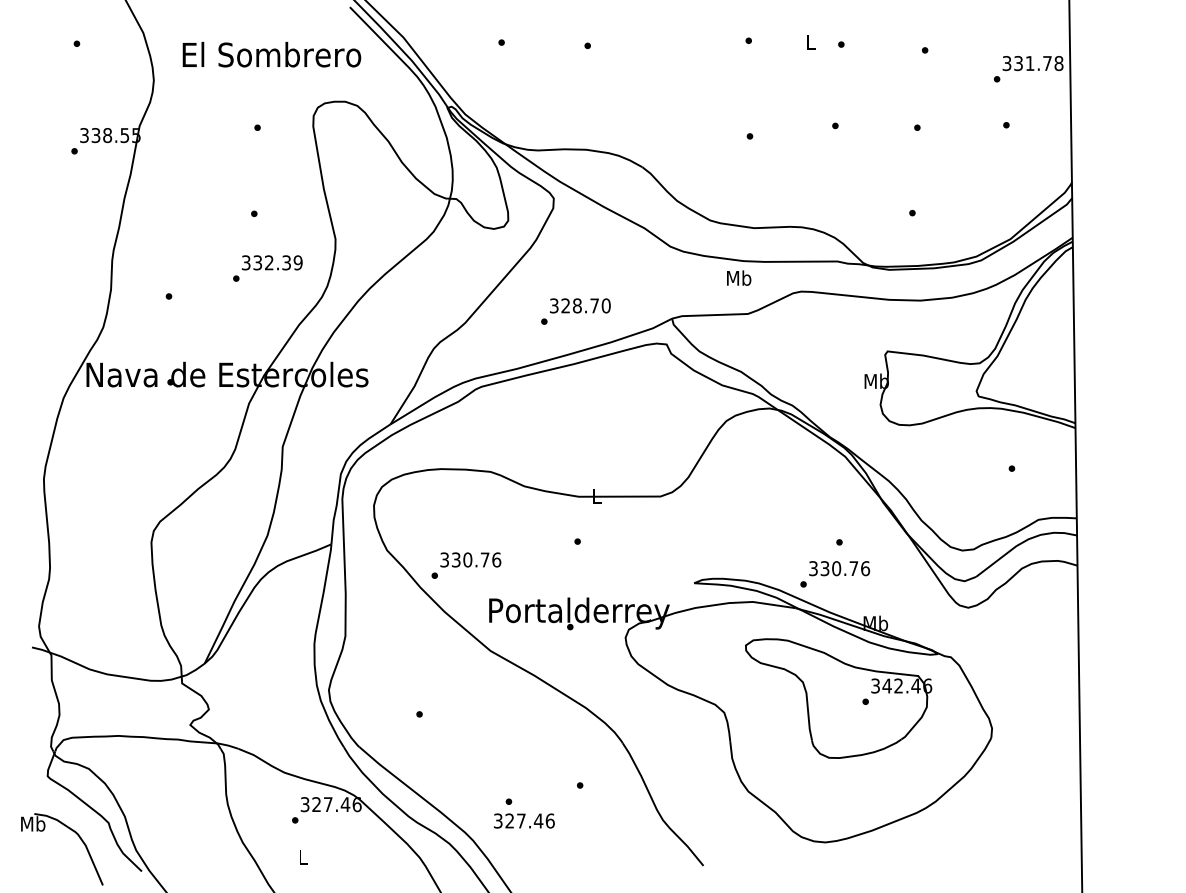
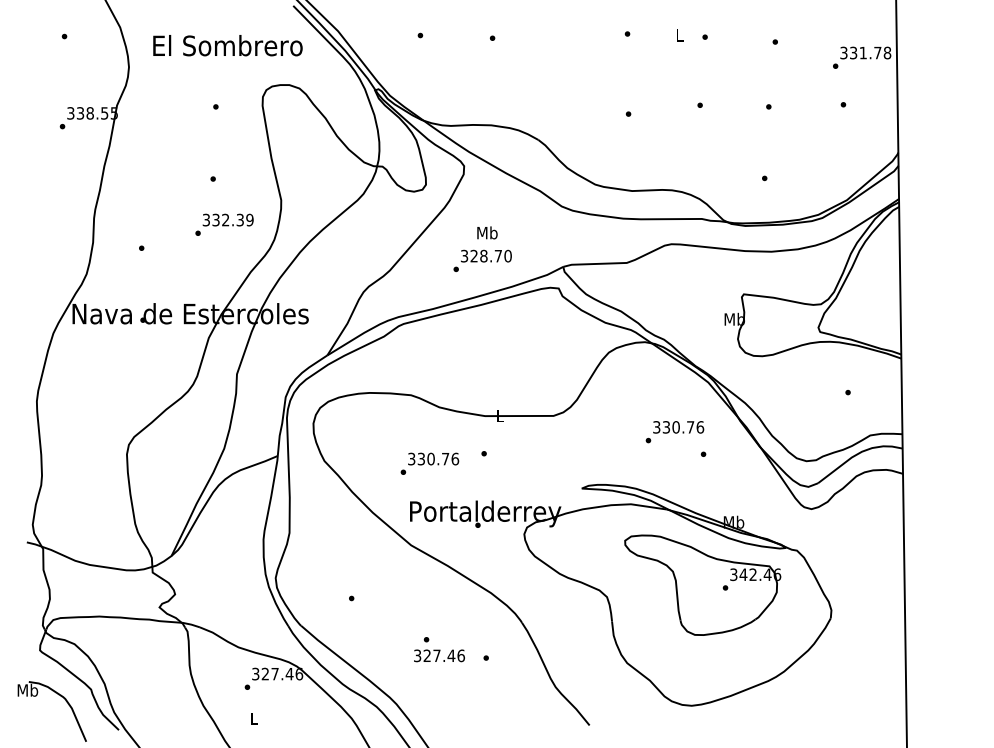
text: (739, 277) -> (487, 232), moved
text: (465, 565) -> (429, 463), moved
text: (834, 574) -> (674, 432), moved
text: (524, 813) -> (439, 649), moved

